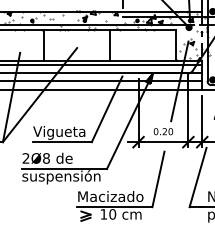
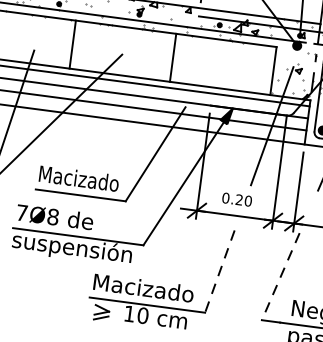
text: (59, 132) -> (78, 180), Vigueta -> Macizado
text: (25, 158) -> (21, 212), 2Ø8 -> 7Ø8
line: (198, 177) -> (281, 276), solid -> dashed
line: (158, 179) -> (219, 271), solid -> dashed

